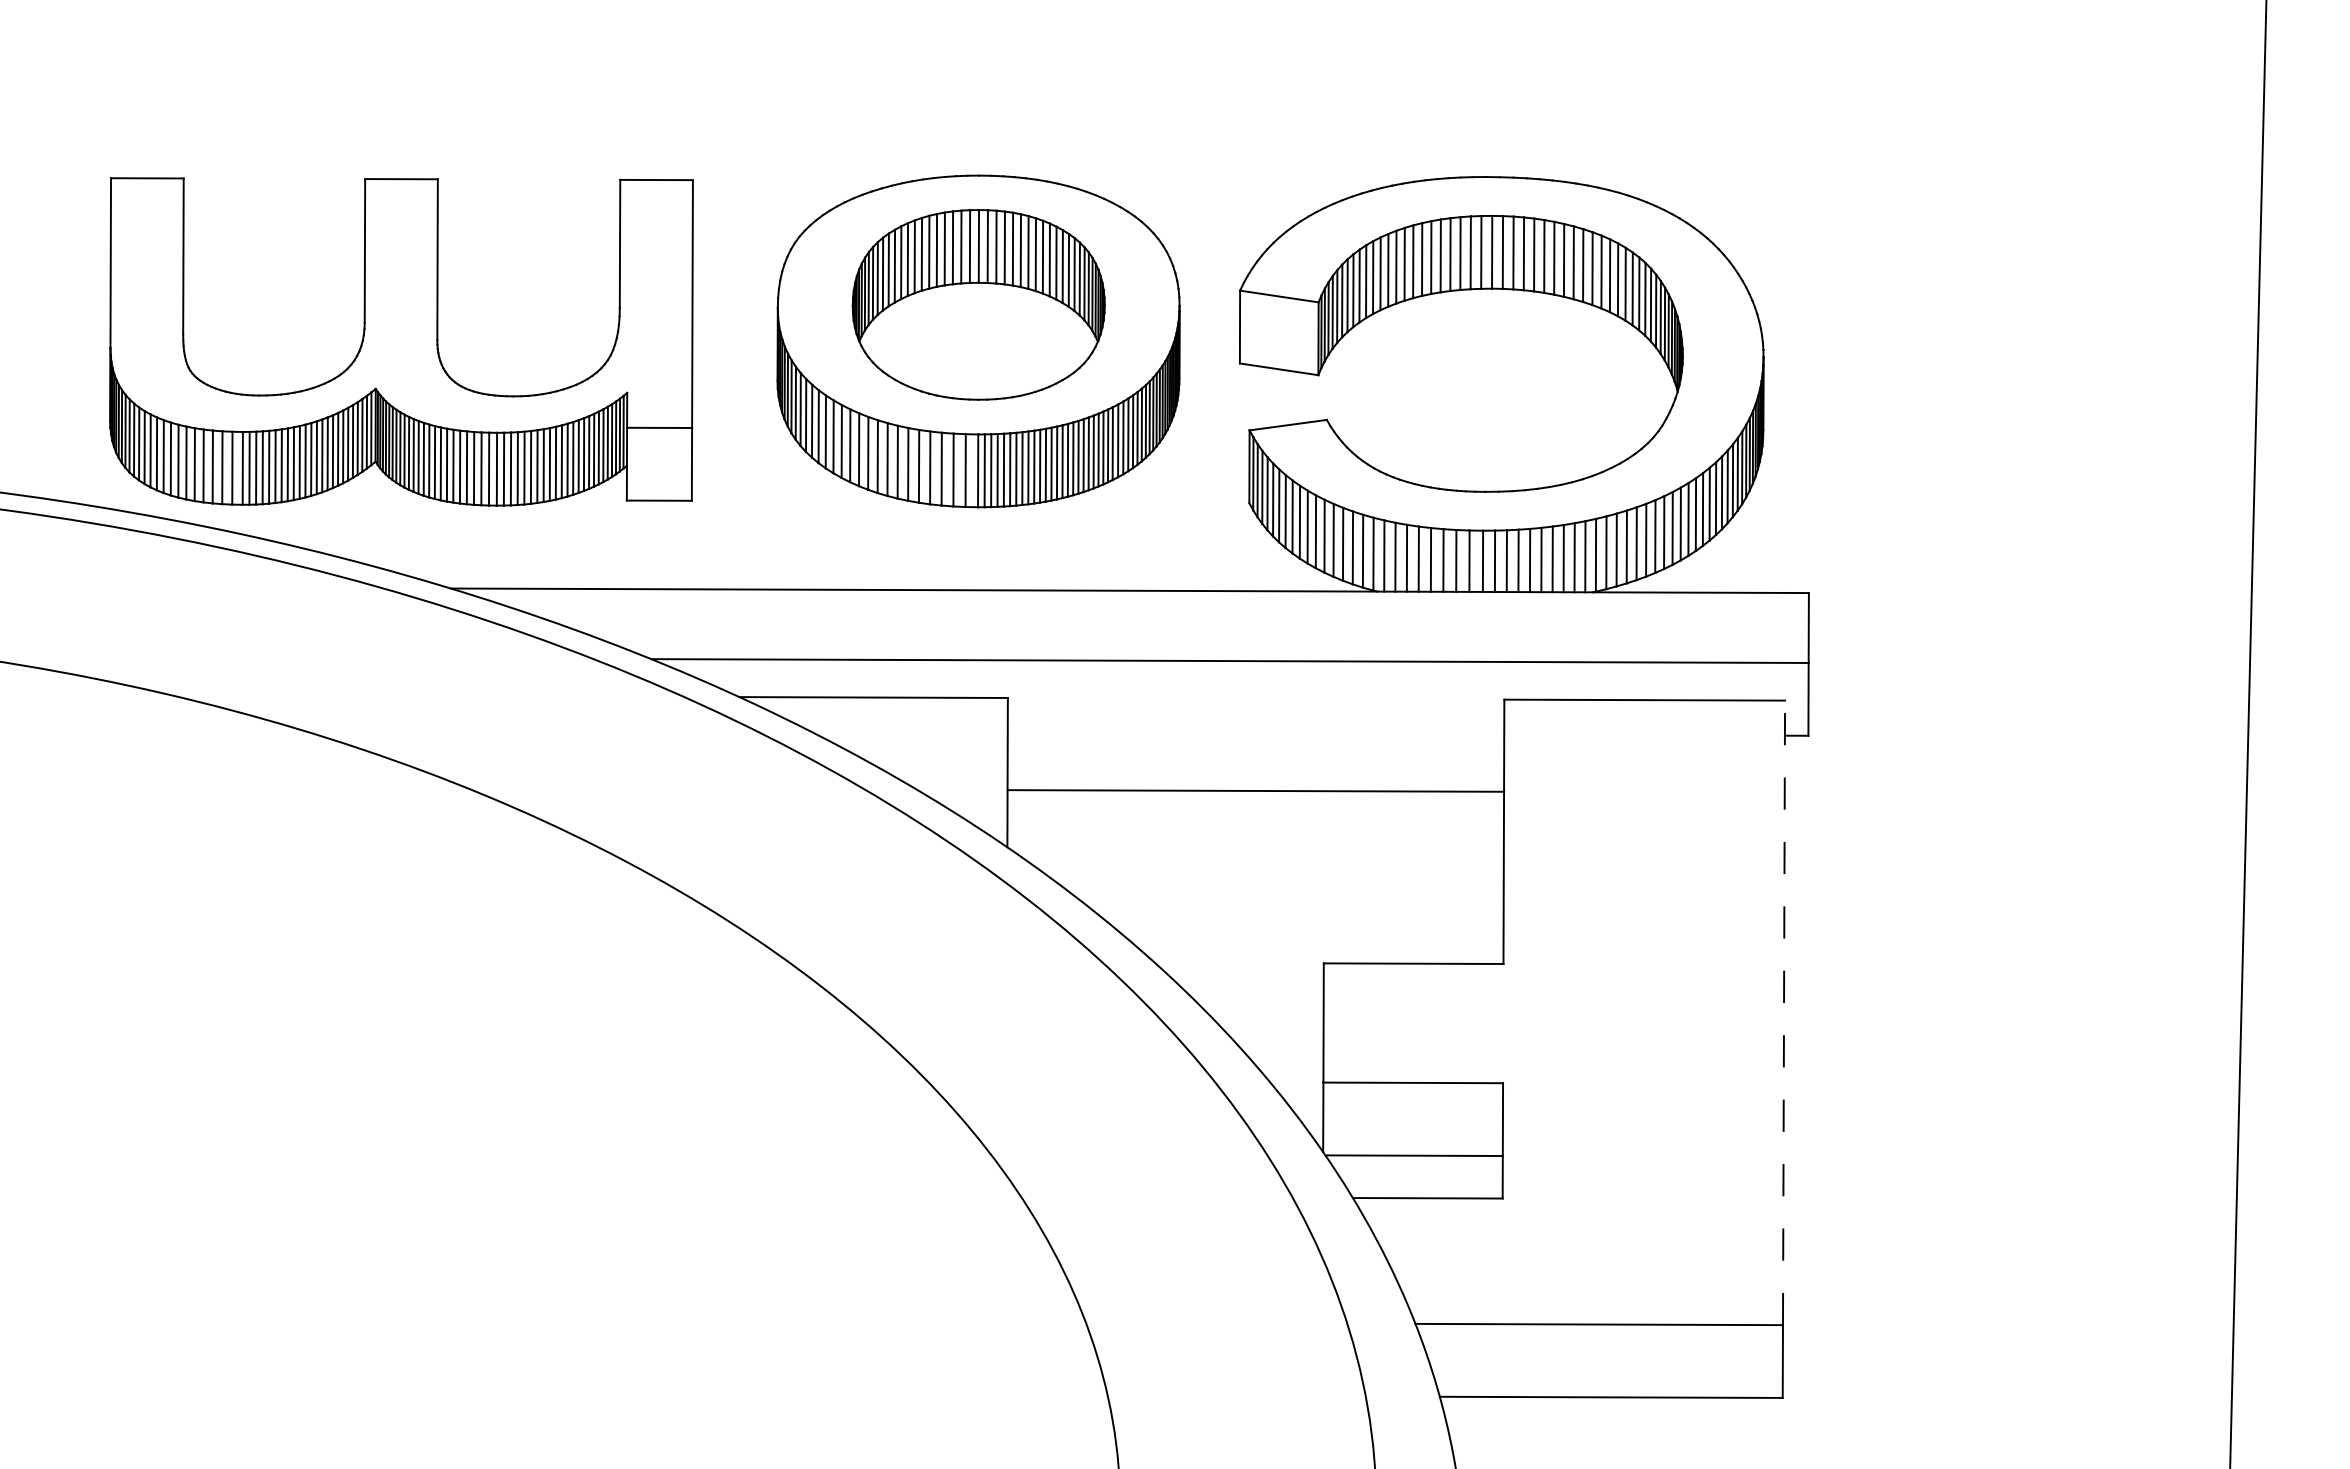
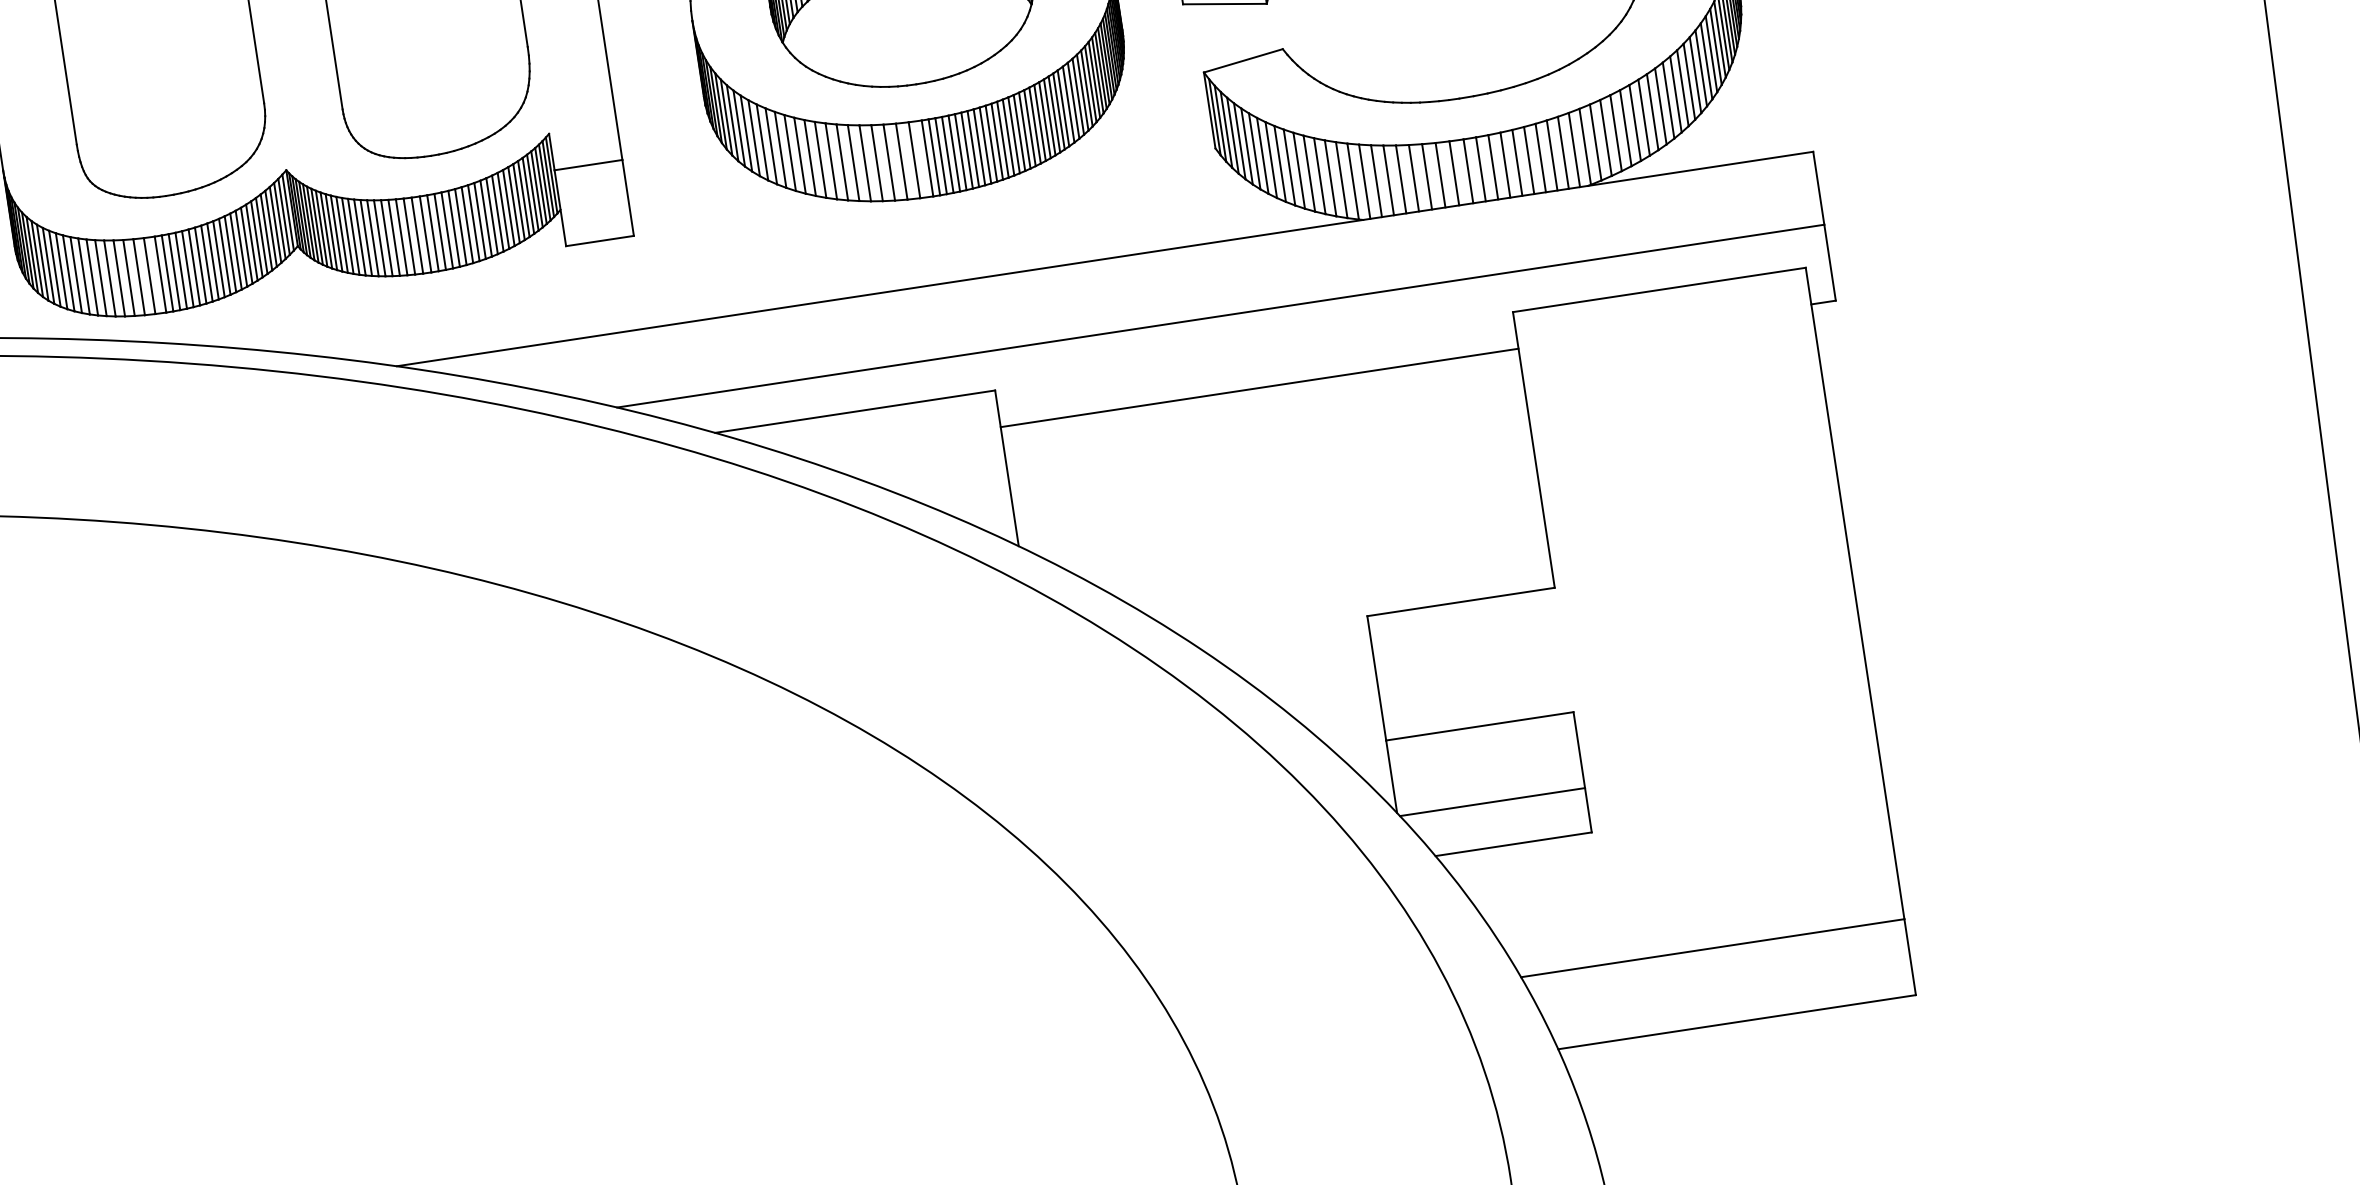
line: (1255, 790) -> (1259, 387), moved
line: (1784, 1012) -> (1855, 593), dashed -> solid

